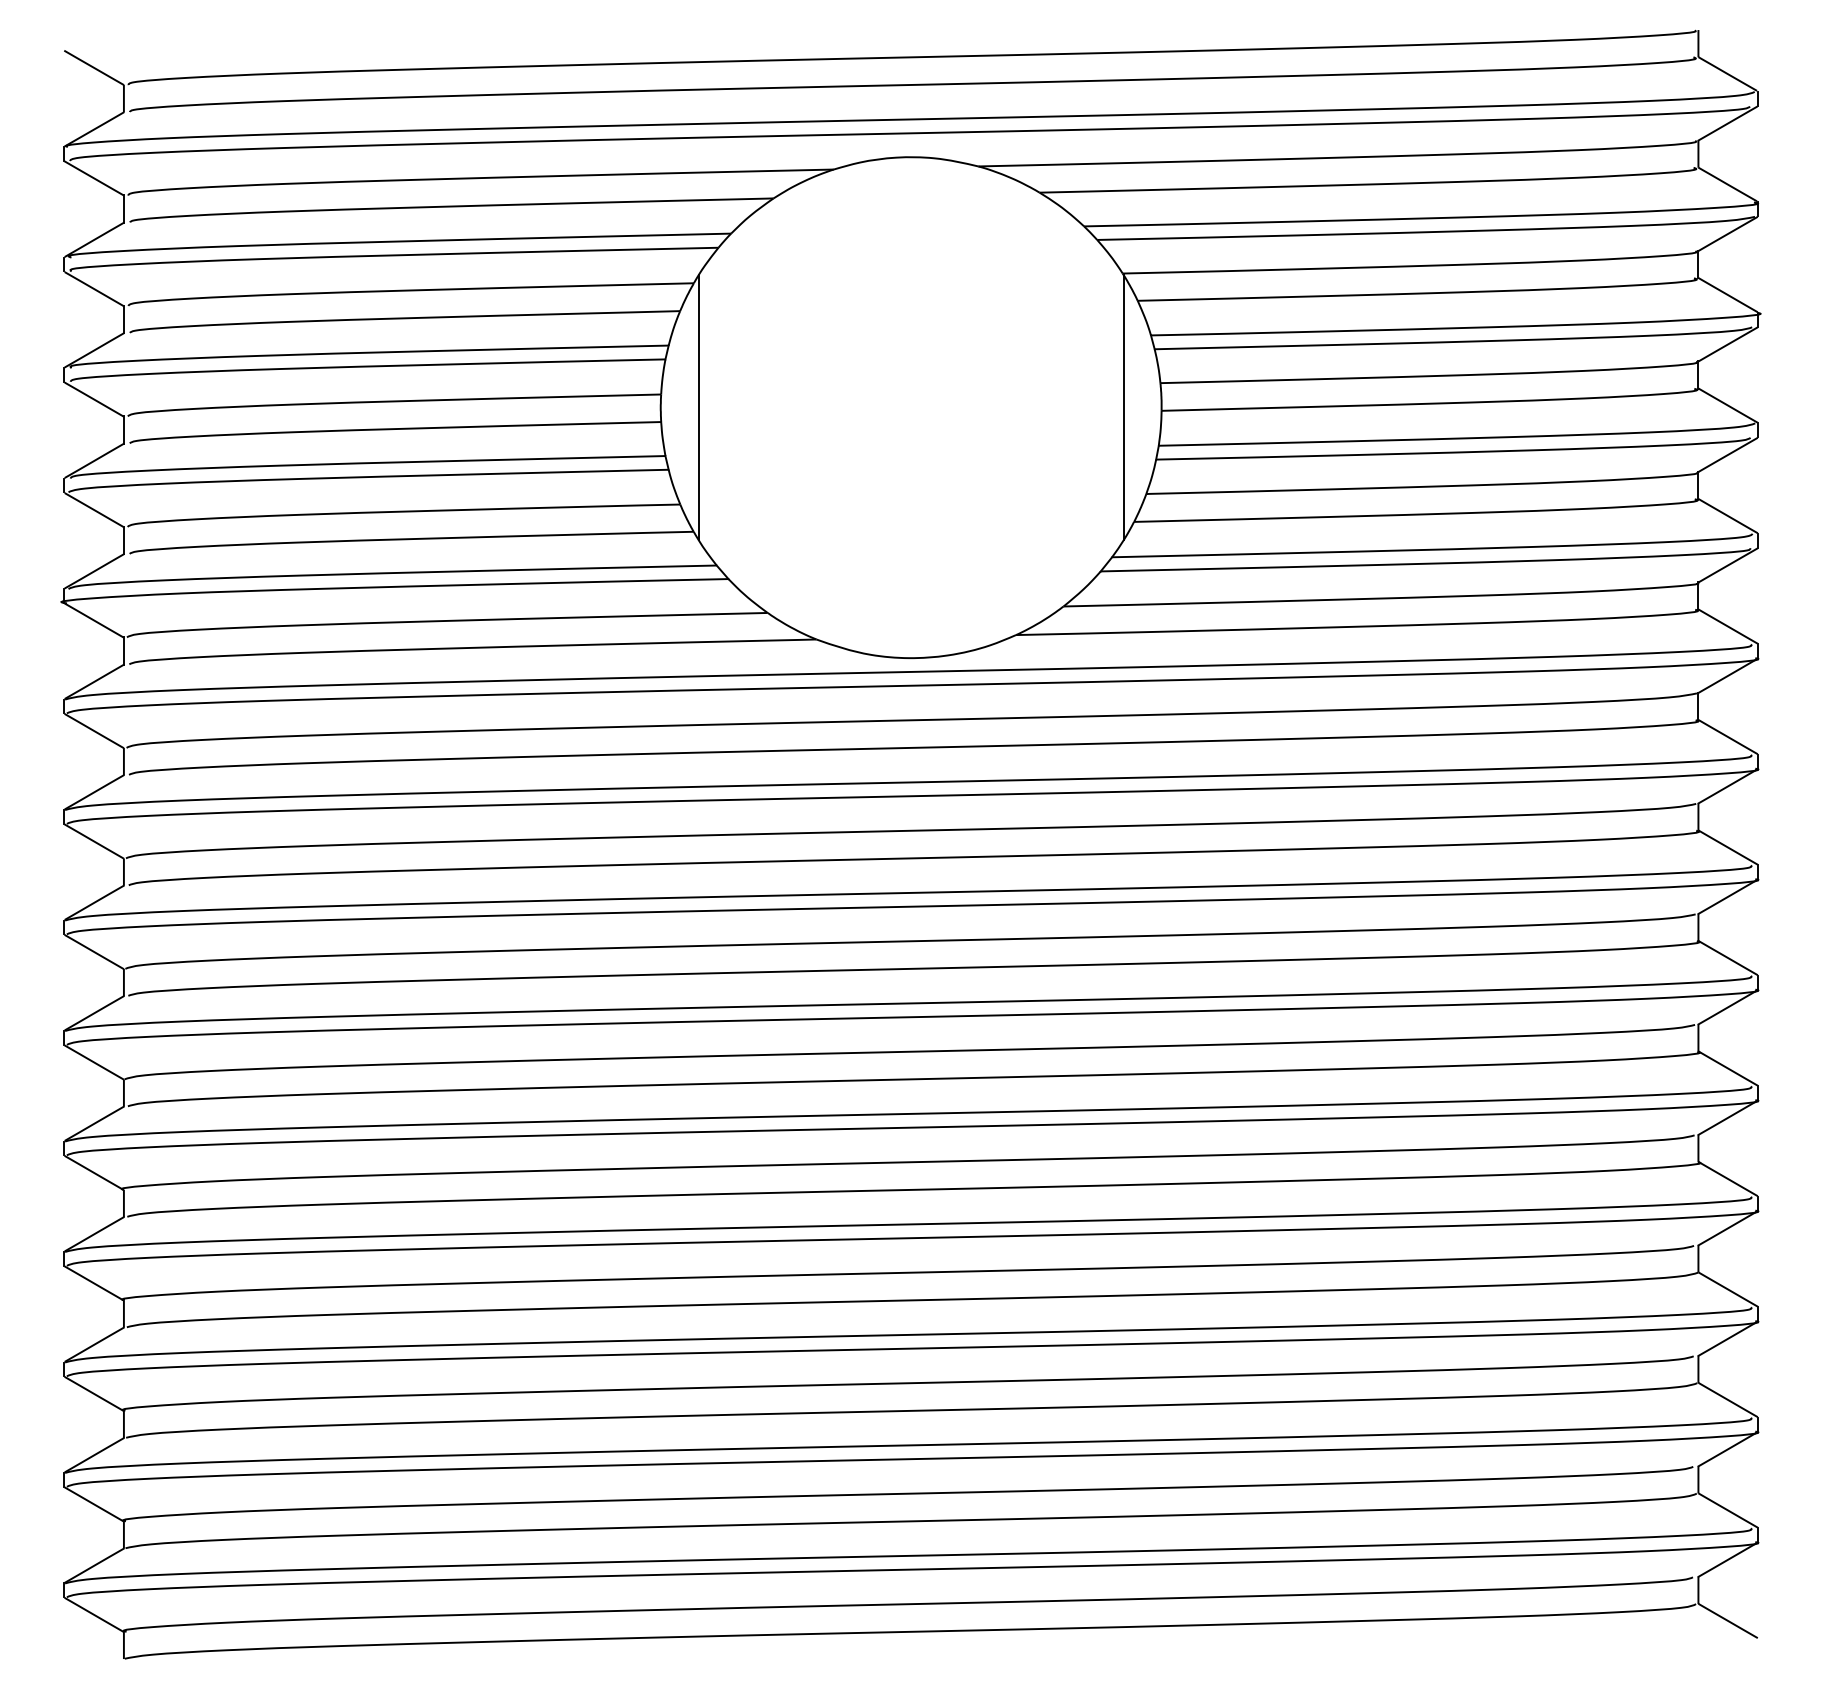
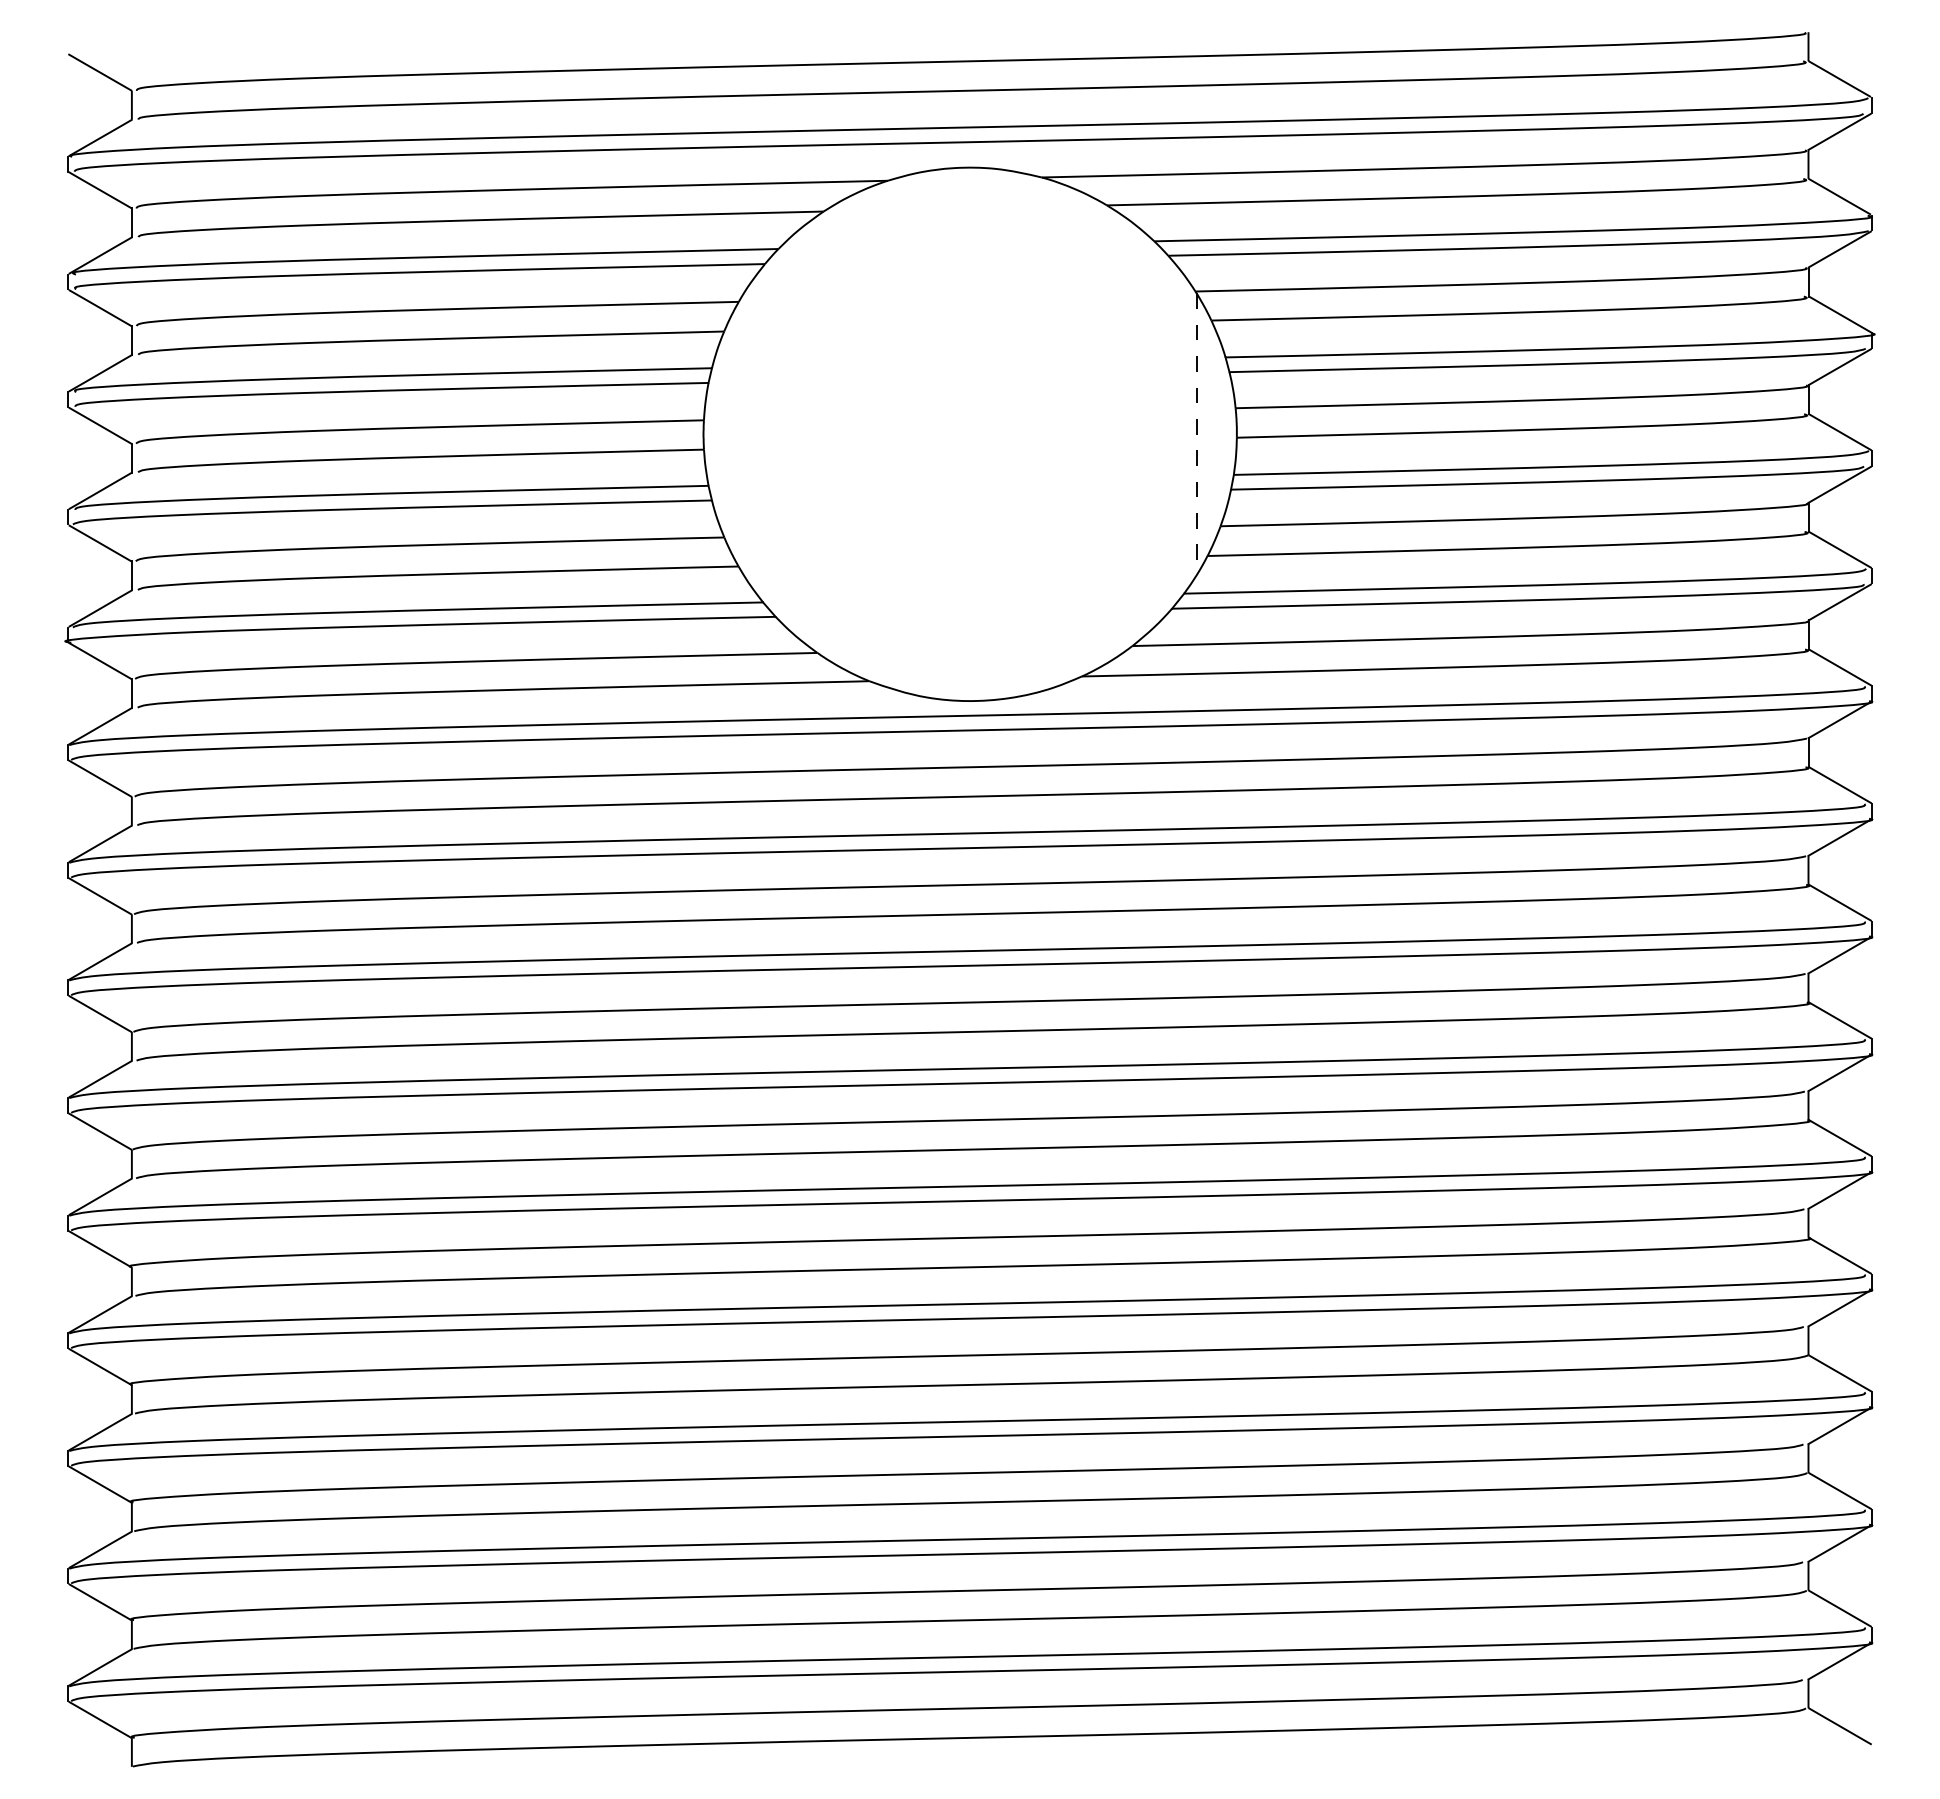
line: (698, 407) -> (743, 434), removed
line: (1123, 407) -> (1196, 434), solid -> dashed

